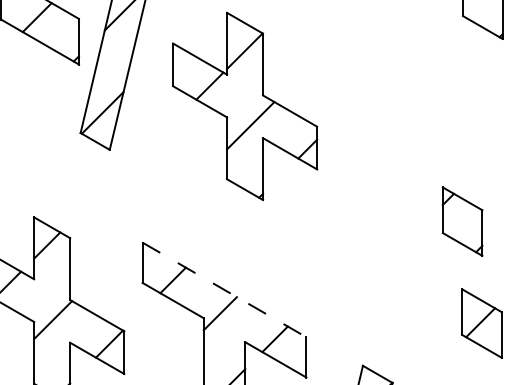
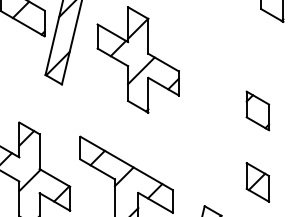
part: (461, 220) -> (257, 110), moved
line: (226, 290) -> (127, 163), dashed -> solid
part: (481, 323) -> (257, 182), moved

